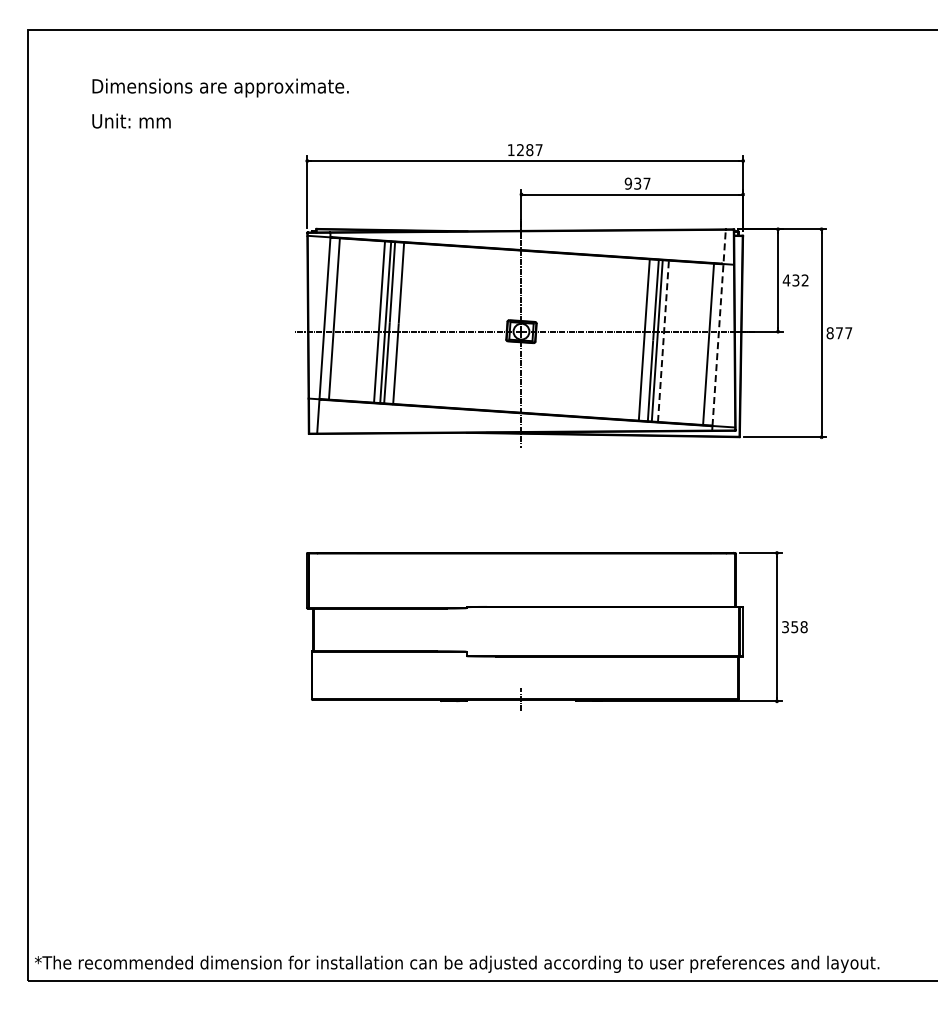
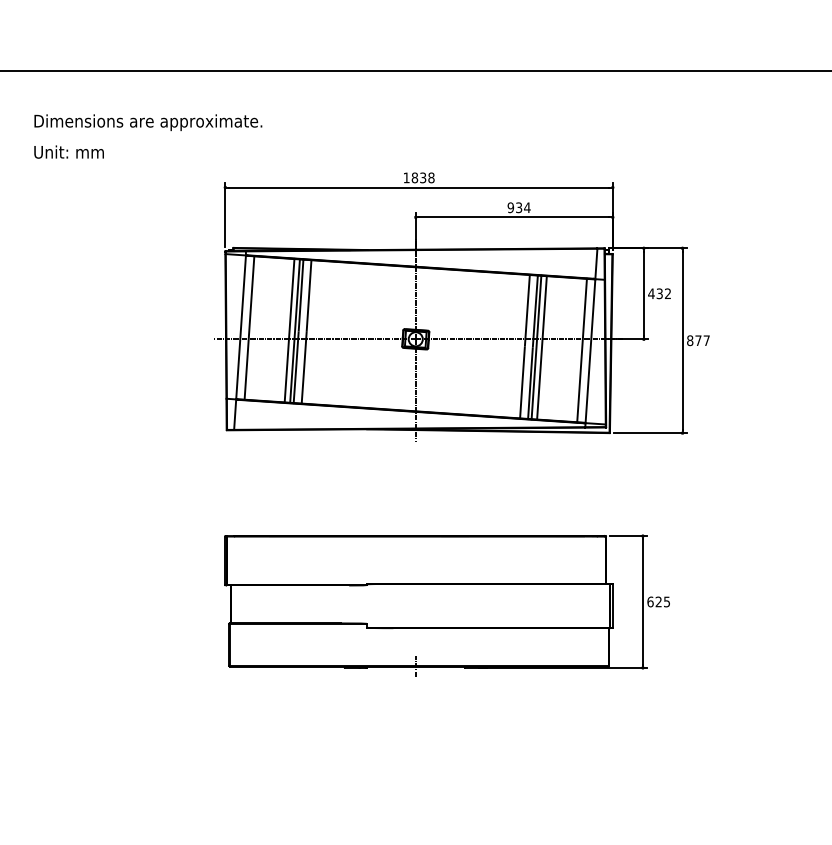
text: (529, 150) -> (422, 178), 1287 -> 1838
text: (646, 183) -> (526, 207), 937 -> 934
line: (719, 327) -> (591, 335), dashed -> solid
line: (663, 341) -> (542, 348), dashed -> solid
text: (794, 627) -> (658, 602), 358 -> 625

